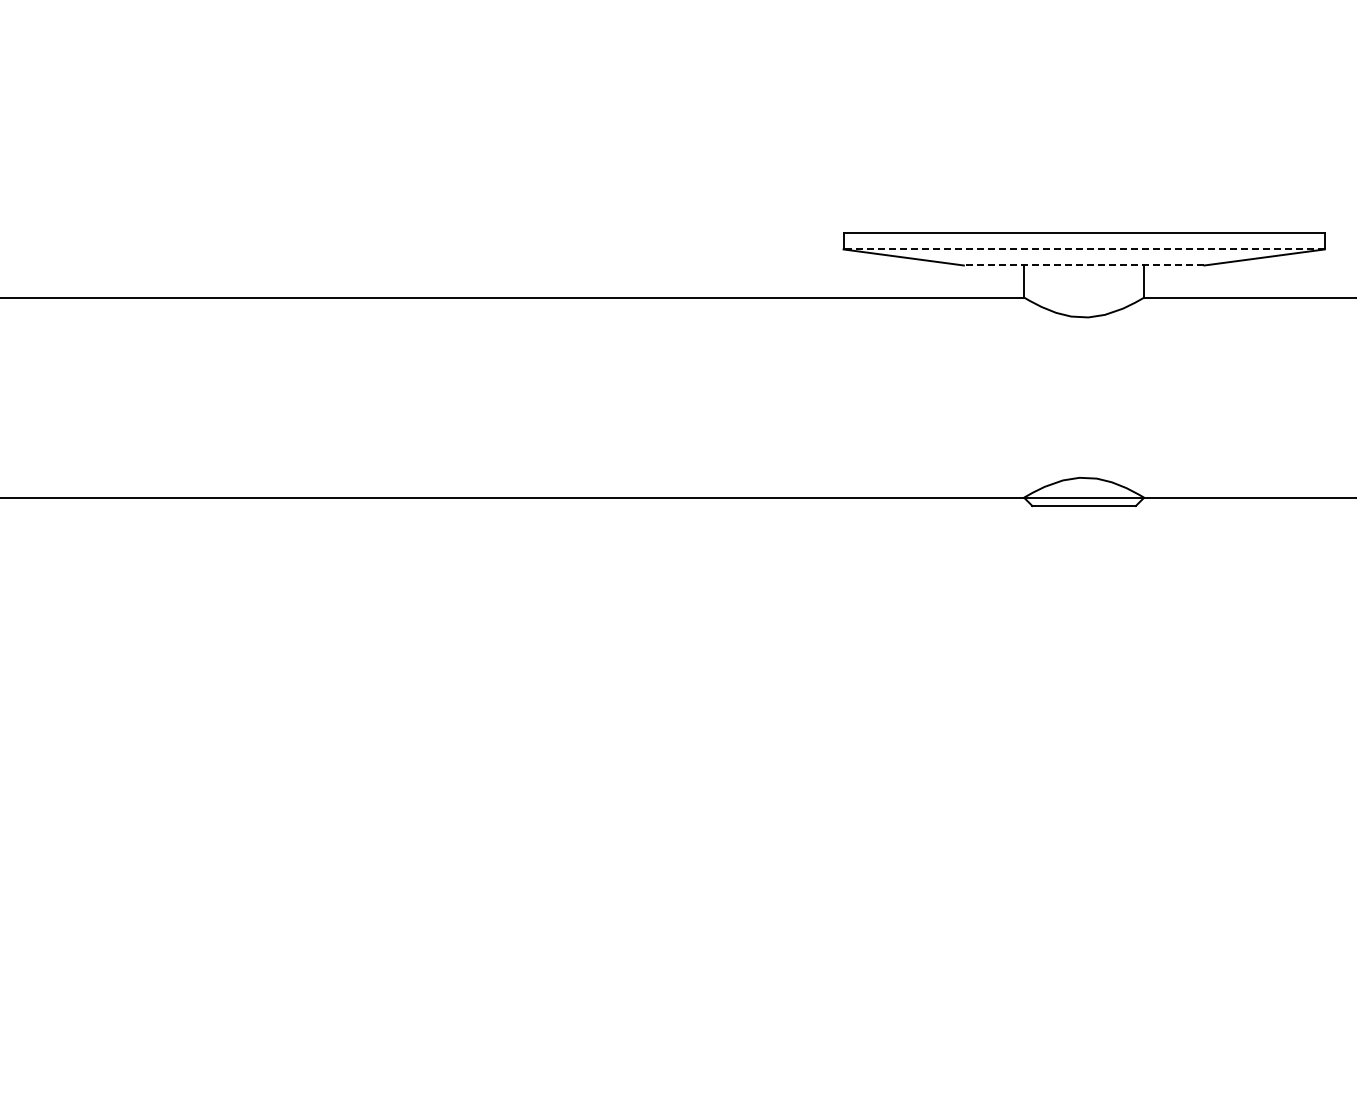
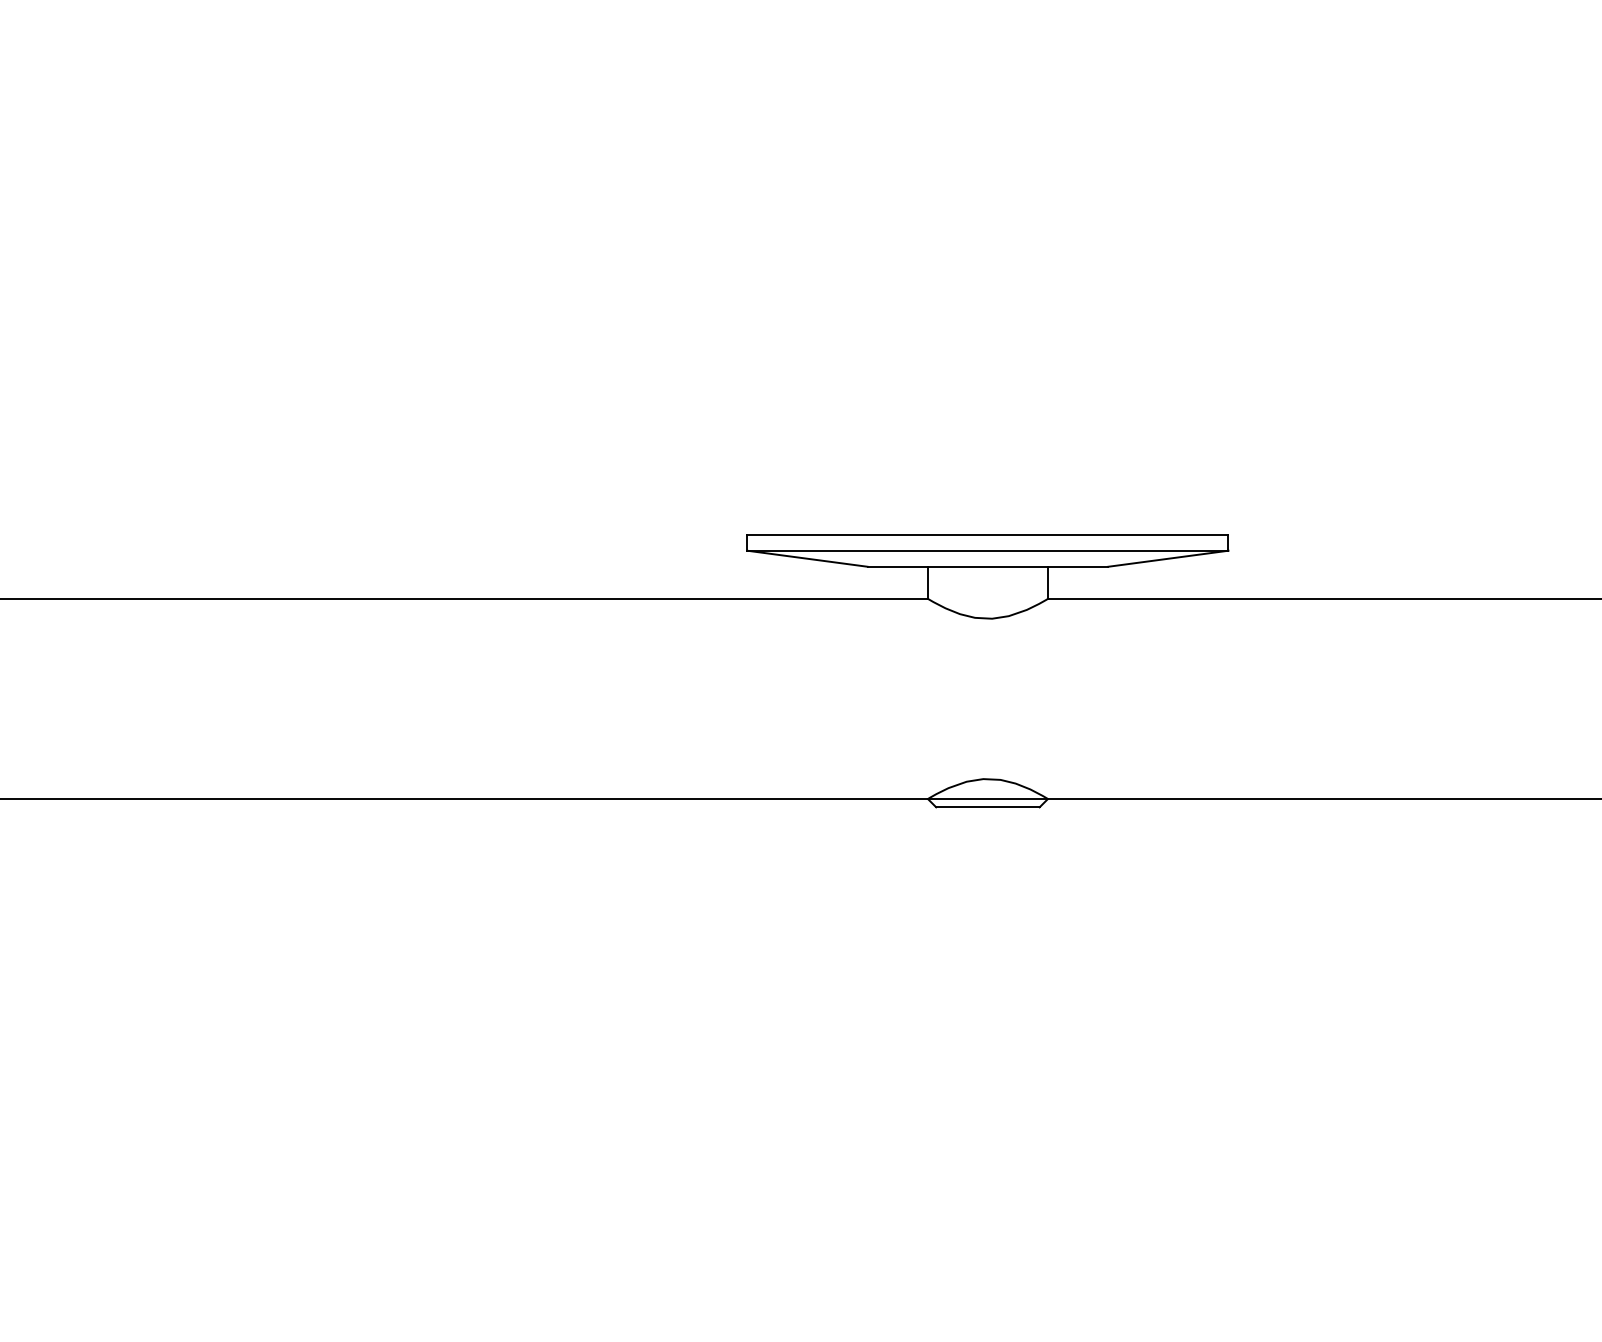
line: (1083, 249) -> (987, 550), dashed -> solid
line: (1083, 265) -> (987, 566), dashed -> solid

